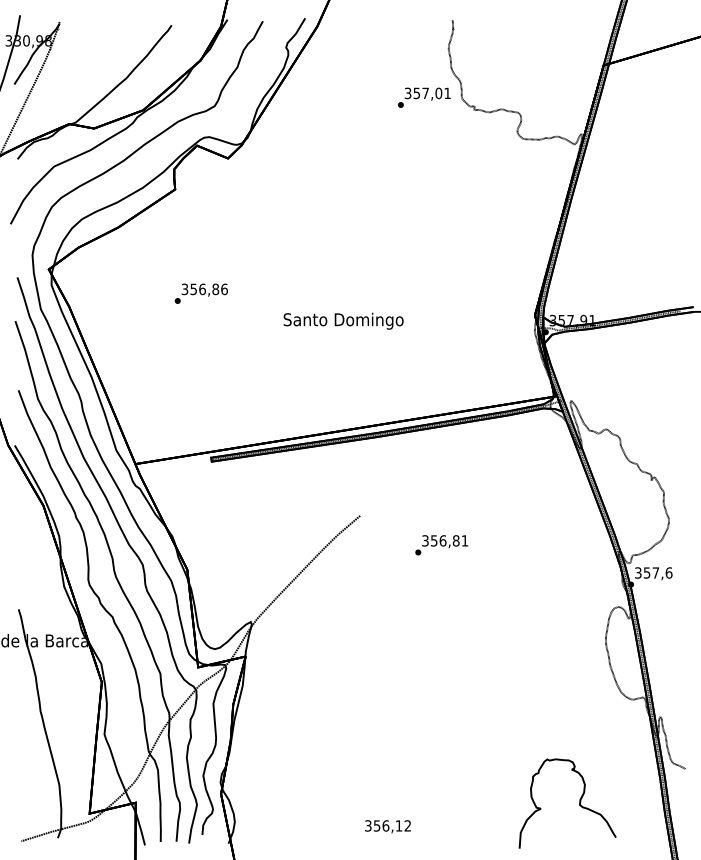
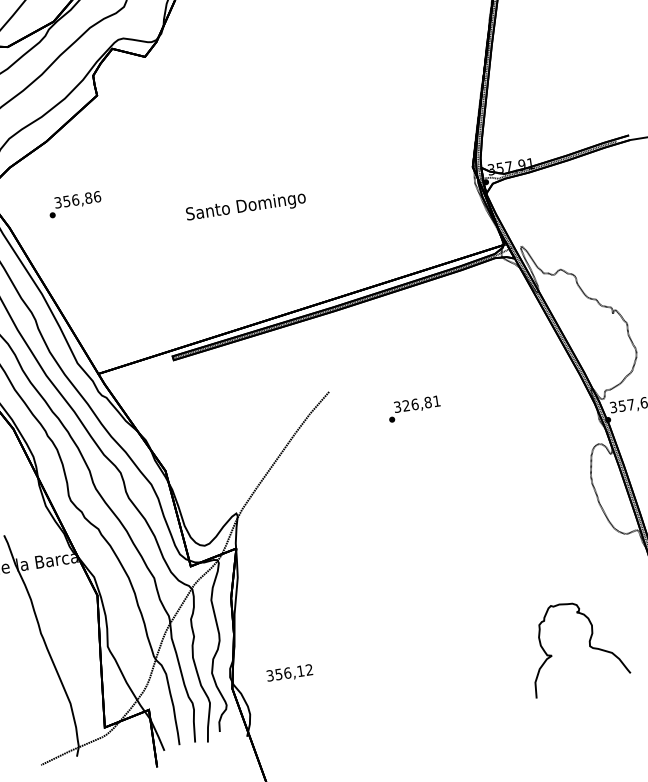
text: (200, 293) -> (74, 204), moved
text: (343, 320) -> (245, 206), moved
text: (434, 540) -> (406, 405), 356,81 -> 326,81
text: (387, 826) -> (289, 673), moved

